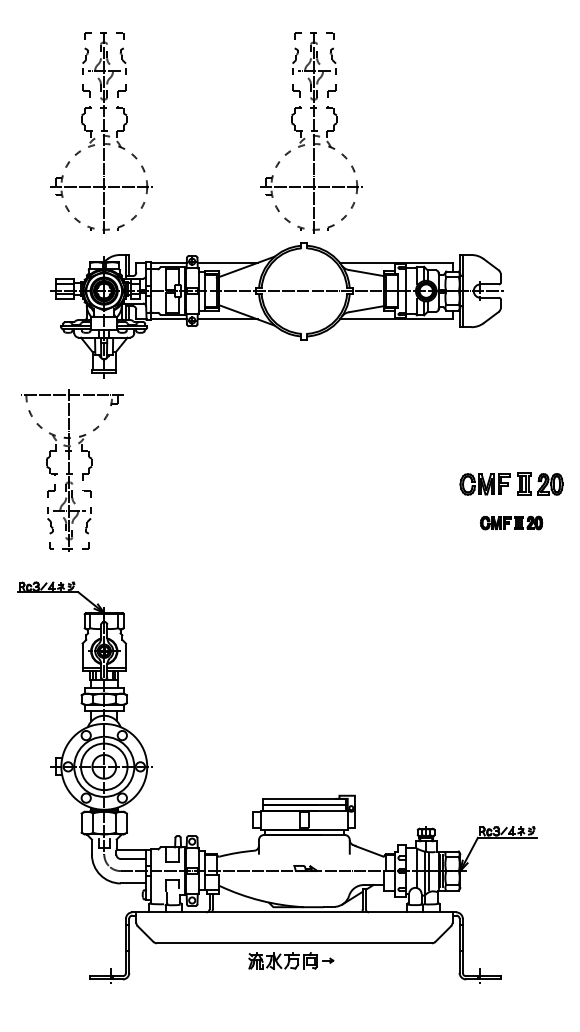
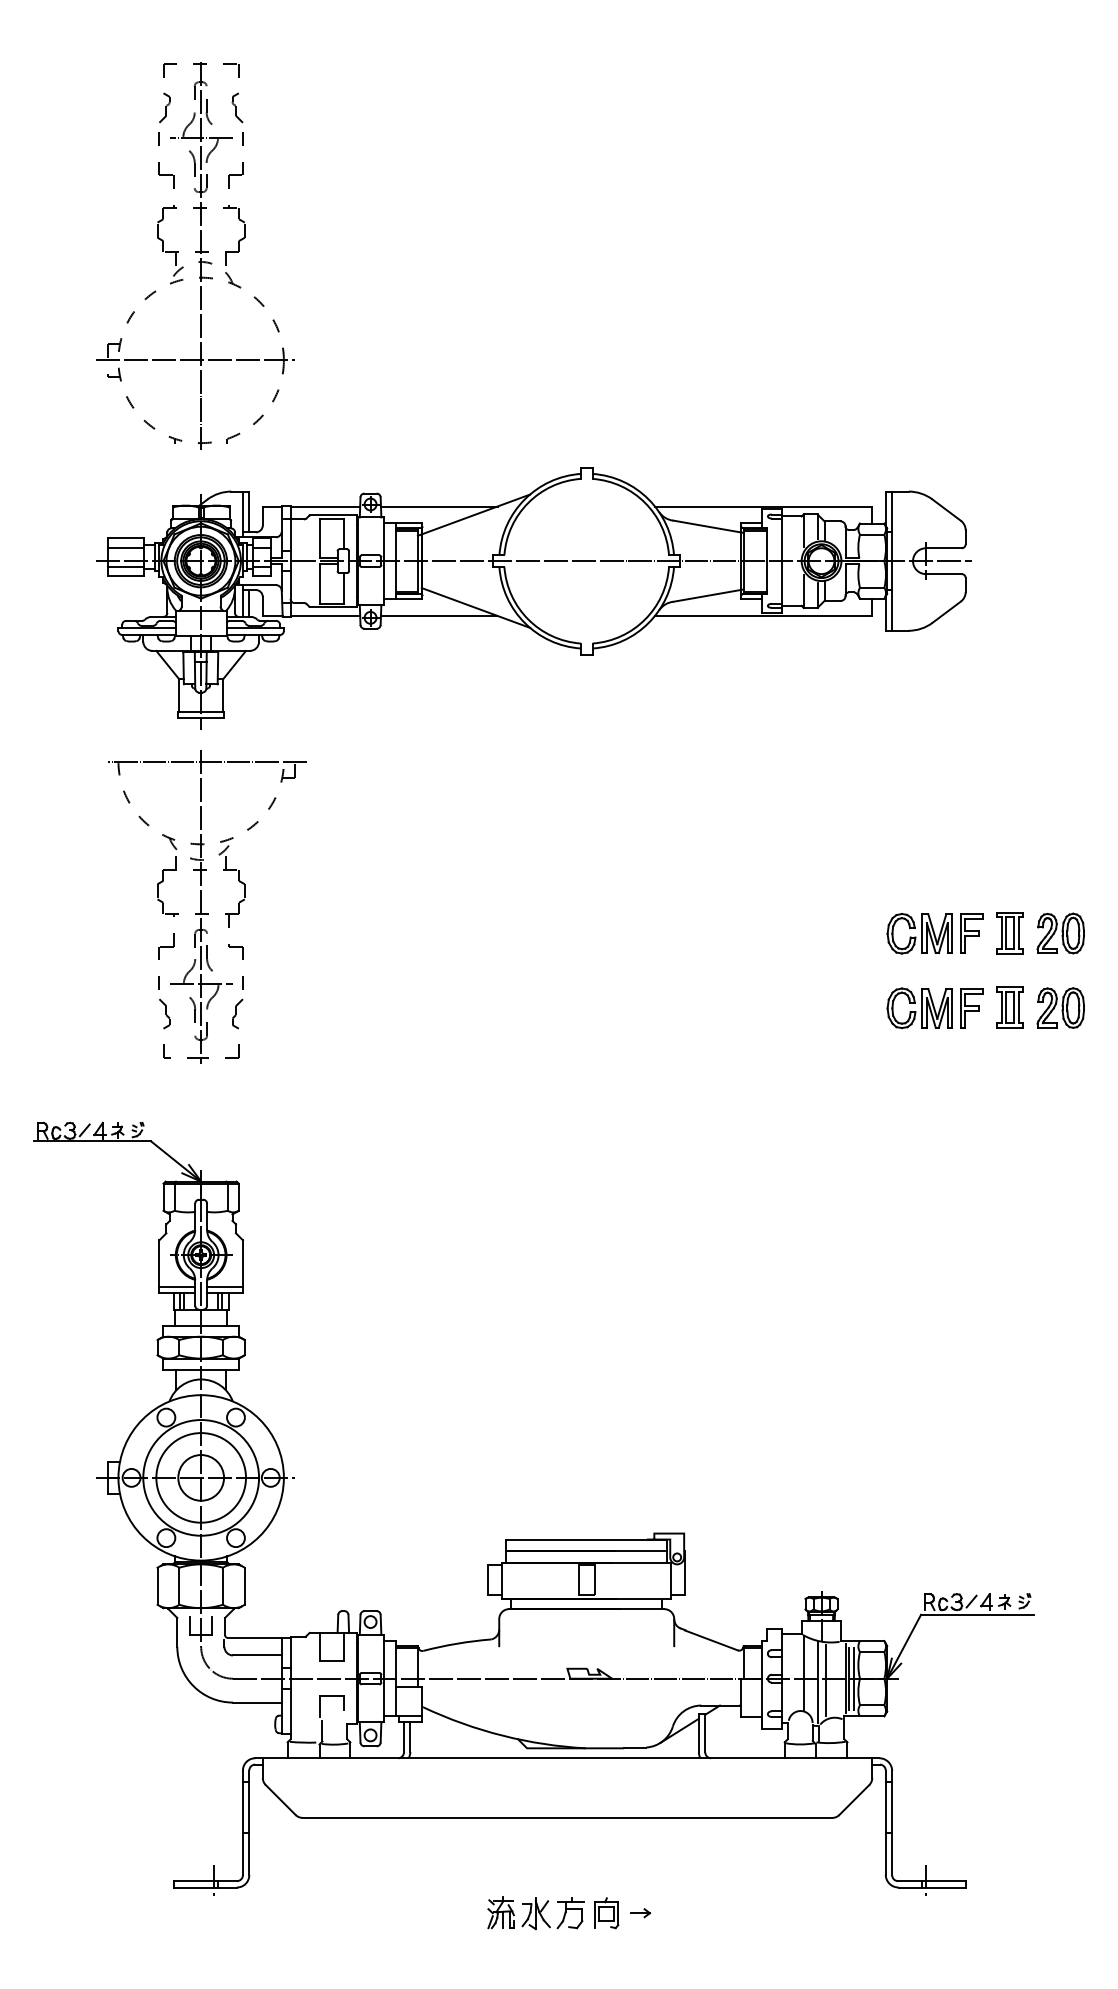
part: (311, 132) -> (600, 255), removed
part: (72, 470) -> (207, 906), moved
part: (511, 522) -> (985, 1007), size x1.67
part: (291, 960) -> (569, 1912), moved

